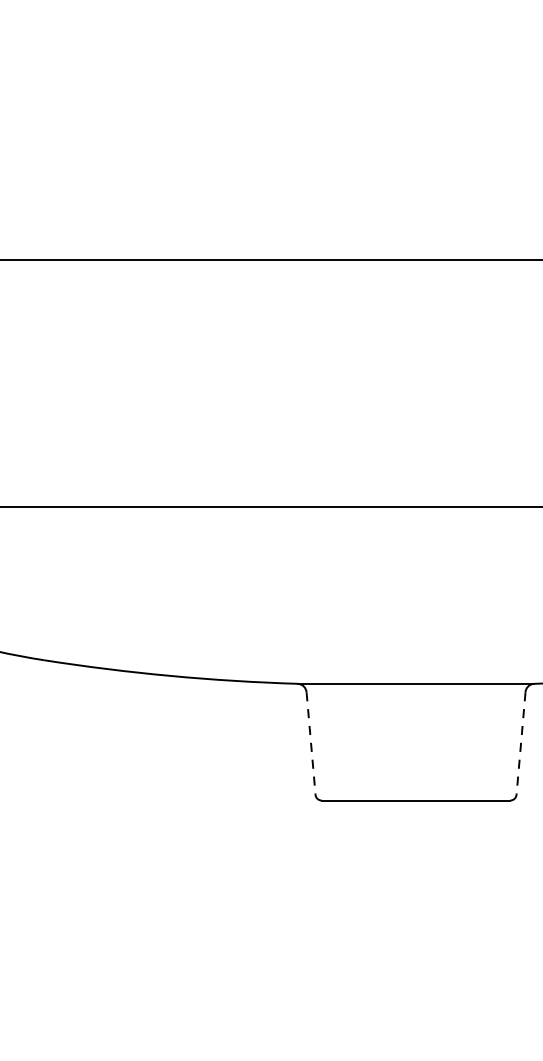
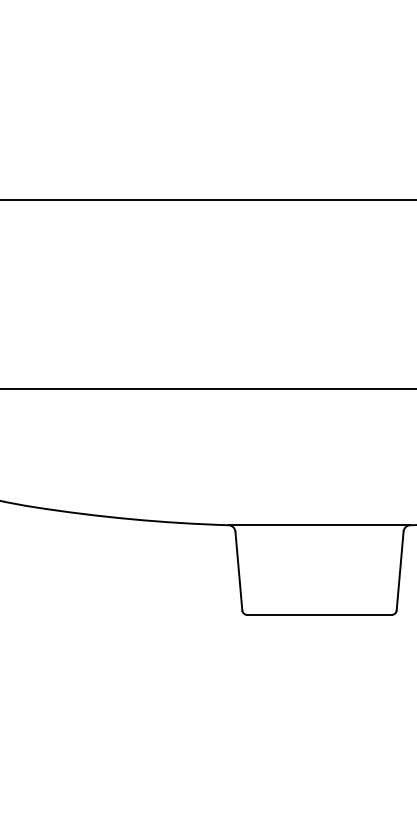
line: (310, 744) -> (238, 571), dashed -> solid
line: (521, 744) -> (400, 571), dashed -> solid

